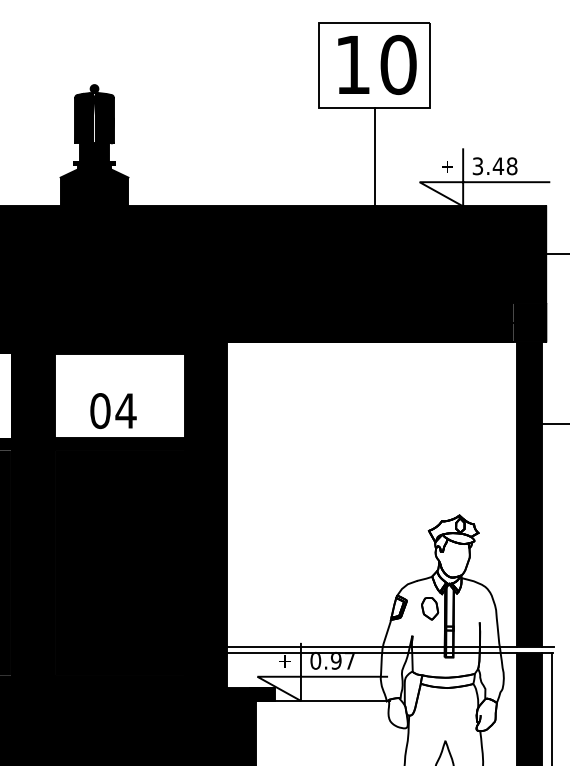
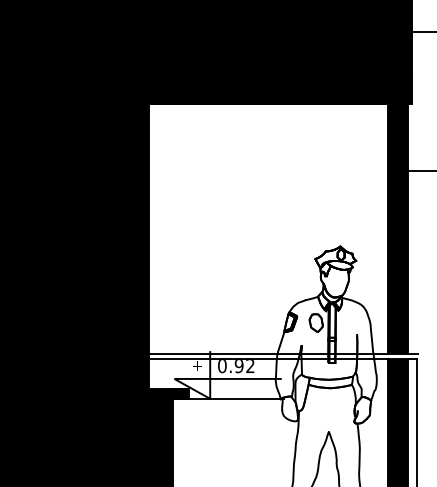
fill: (120, 395) -> (61, 147), added
text: (349, 660) -> (250, 365), 0.97 -> 0.92

